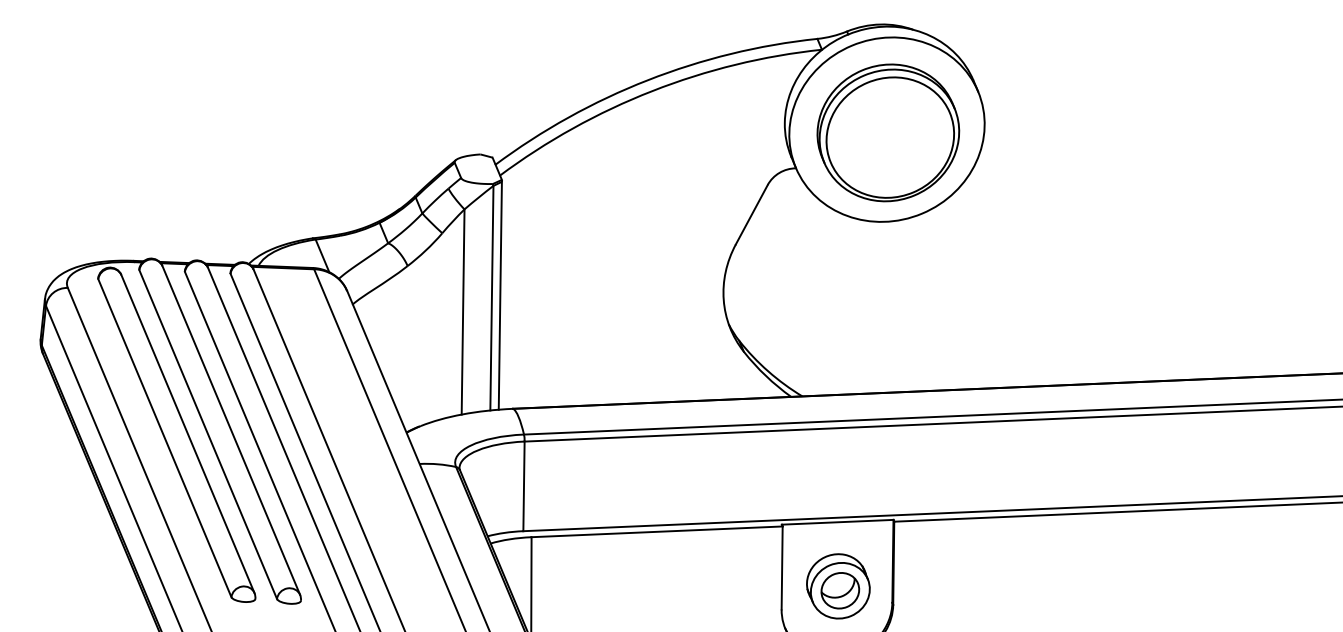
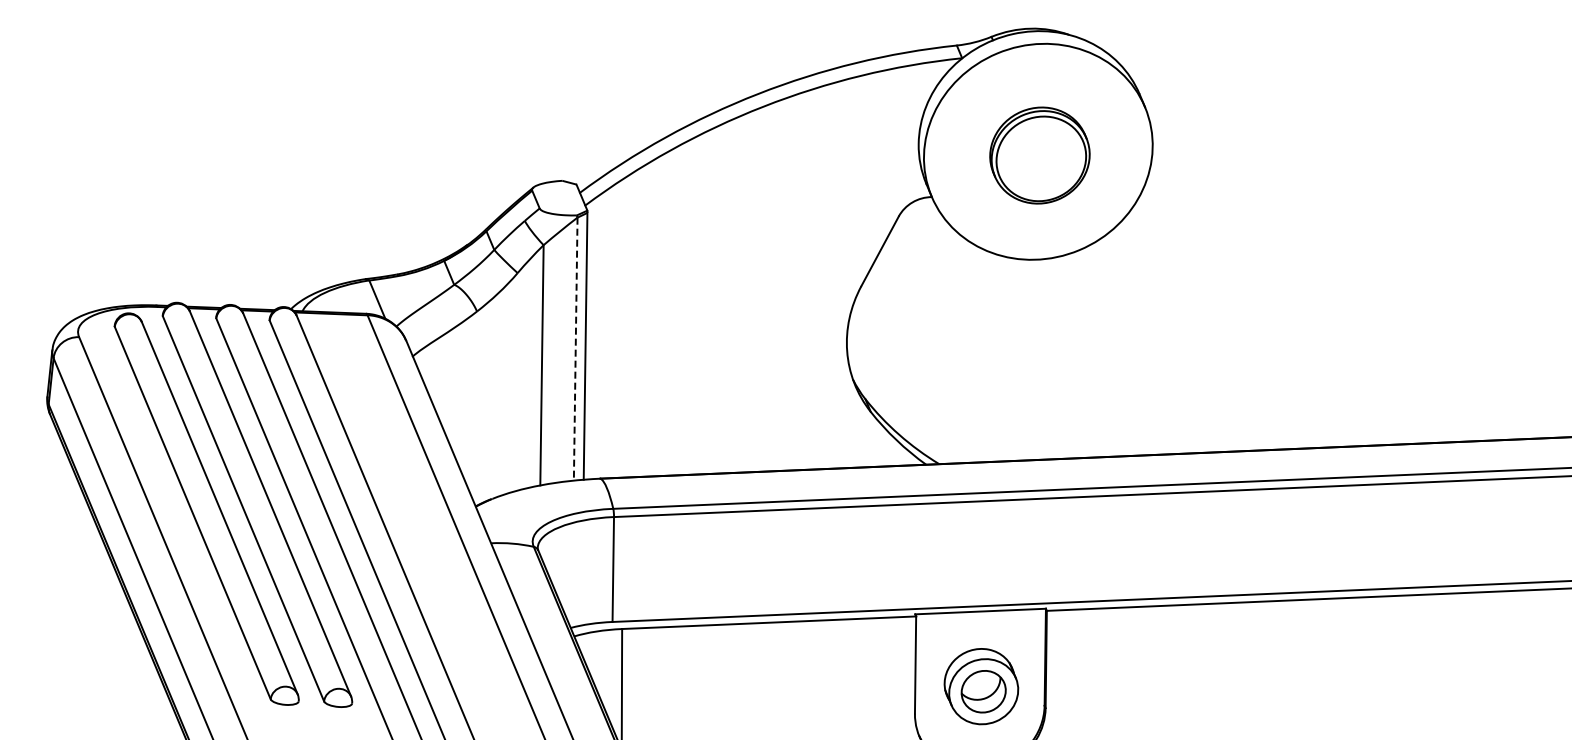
part: (887, 132) -> (1039, 155), size x0.6
line: (491, 298) -> (575, 349), solid -> dashed

